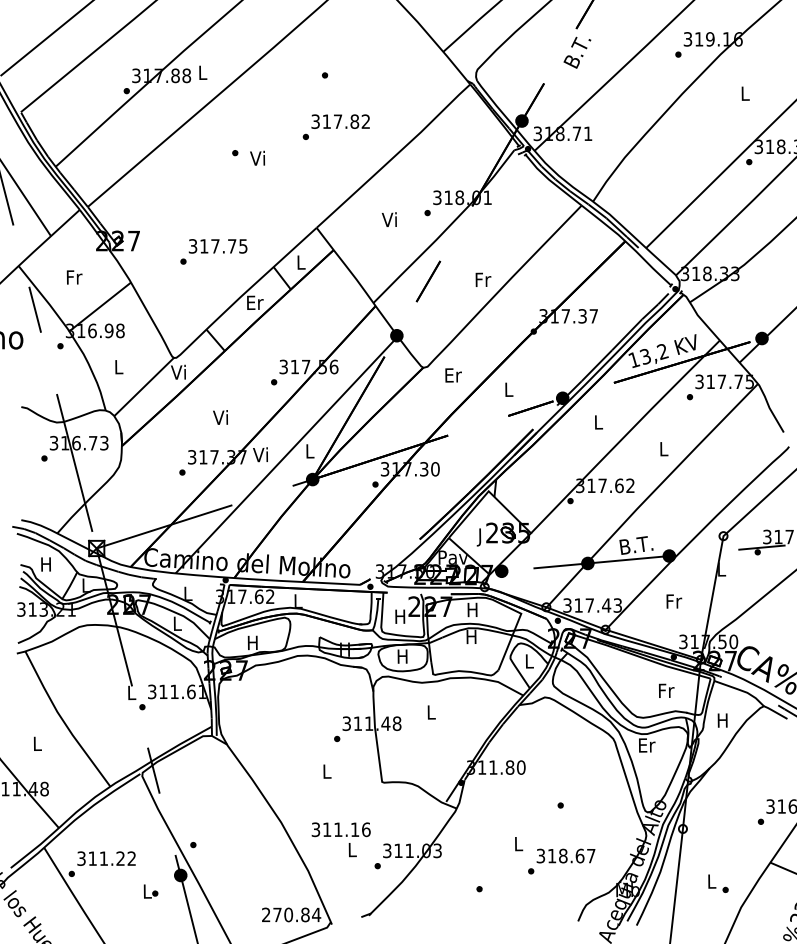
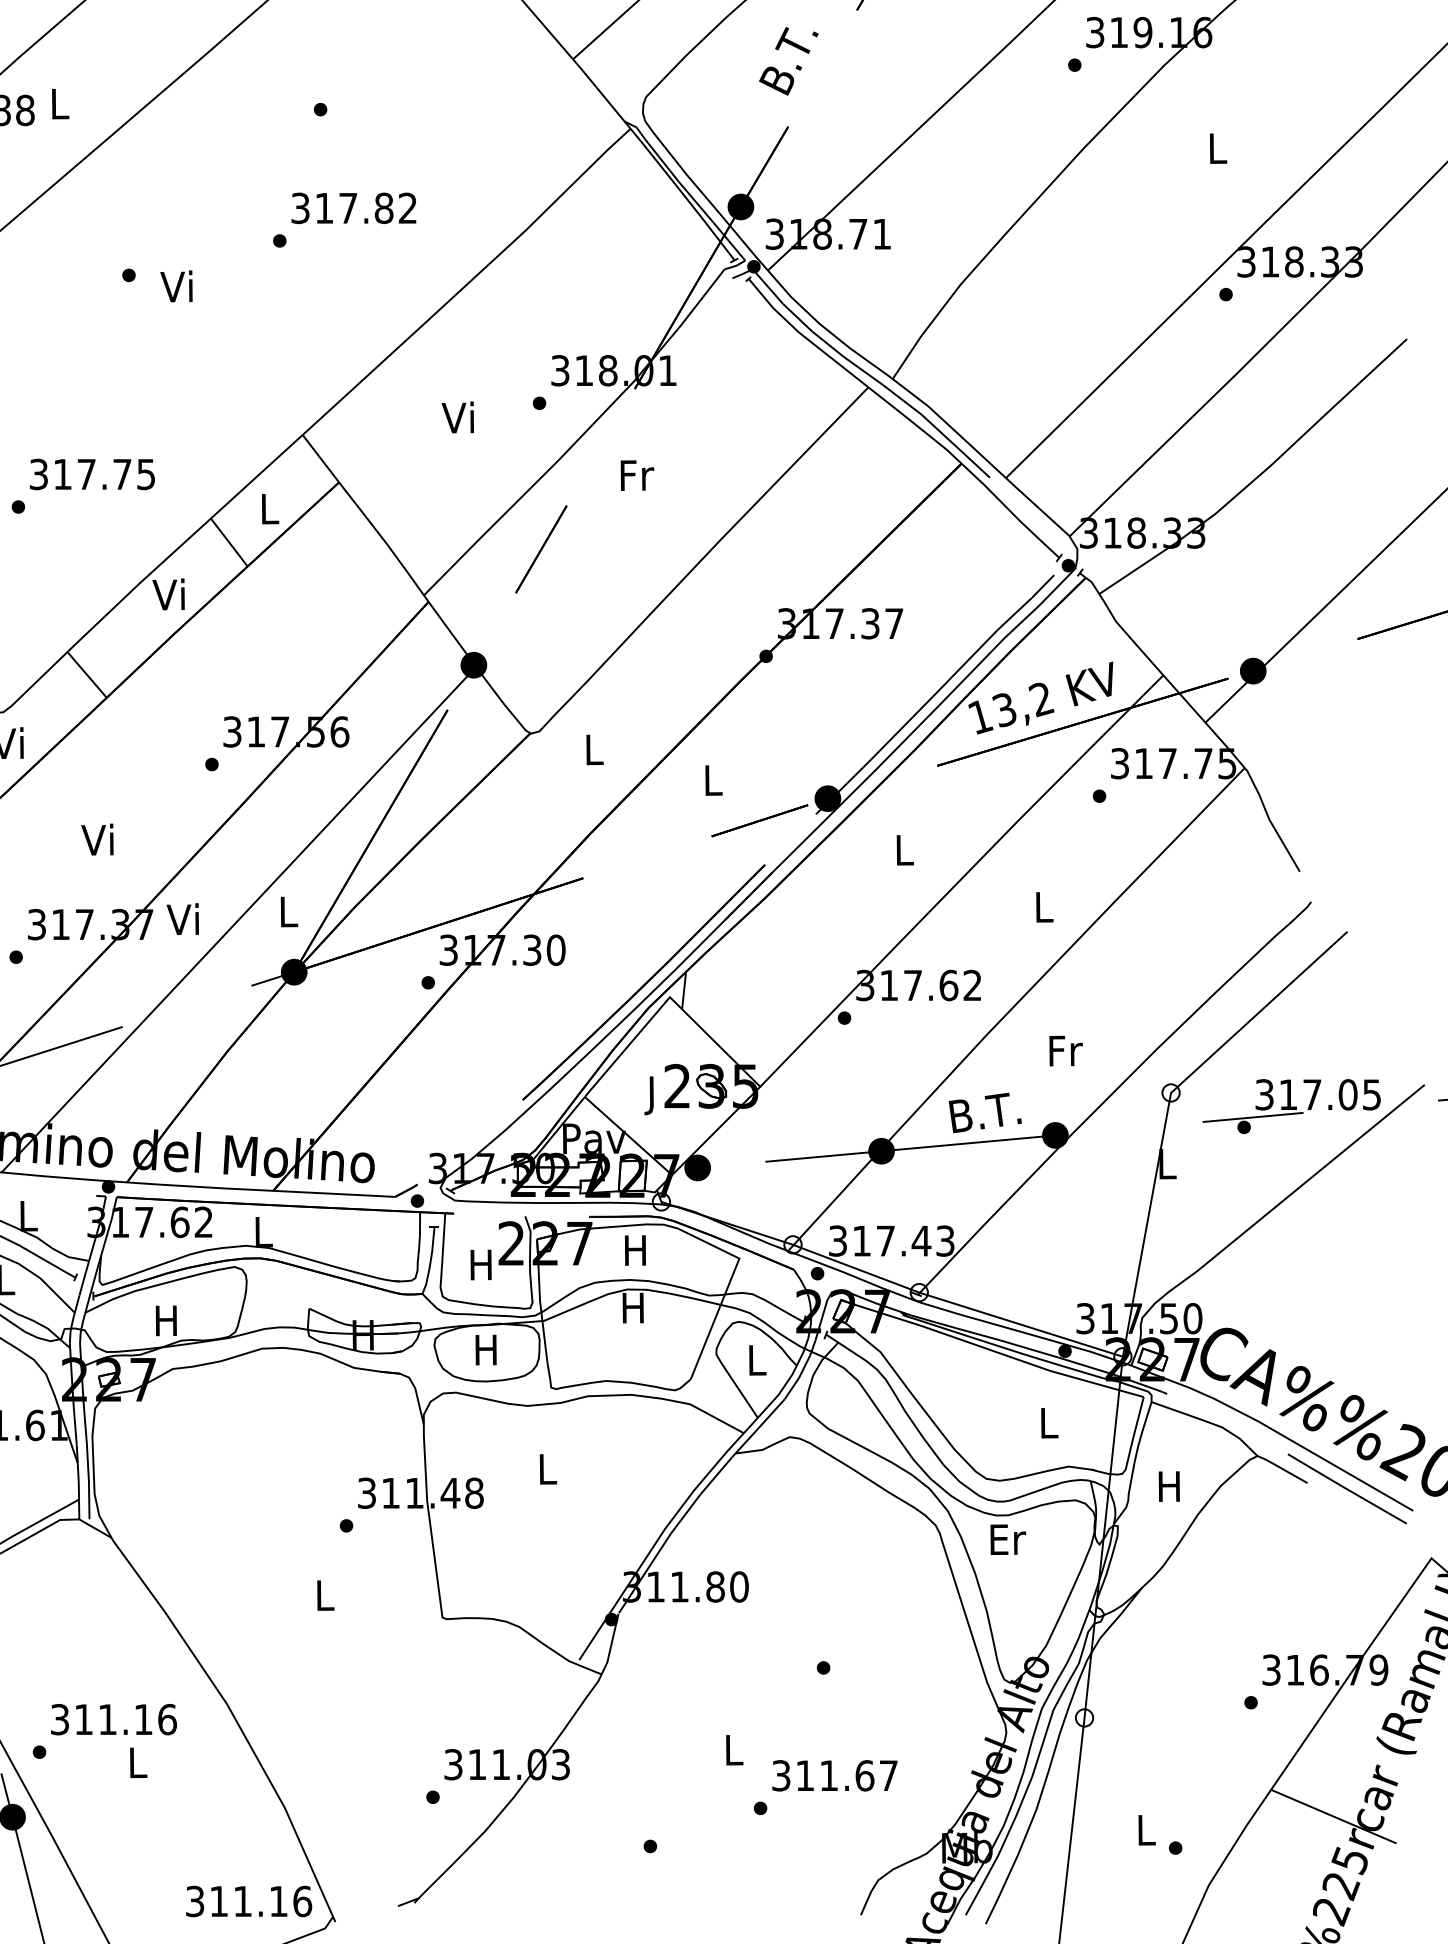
text: (577, 52) -> (788, 60), moved
text: (483, 279) -> (637, 474), moved
text: (254, 302) -> (170, 594), Er -> Vi
text: (453, 375) -> (594, 750), Er -> L
text: (674, 601) -> (1066, 1050), moved
text: (666, 690) -> (1049, 1422), Fr -> L
text: (340, 839) -> (112, 1740), moved
text: (563, 855) -> (829, 1774), 318.67 -> 311.67
text: (291, 914) -> (248, 1900), 270.84 -> 311.16

